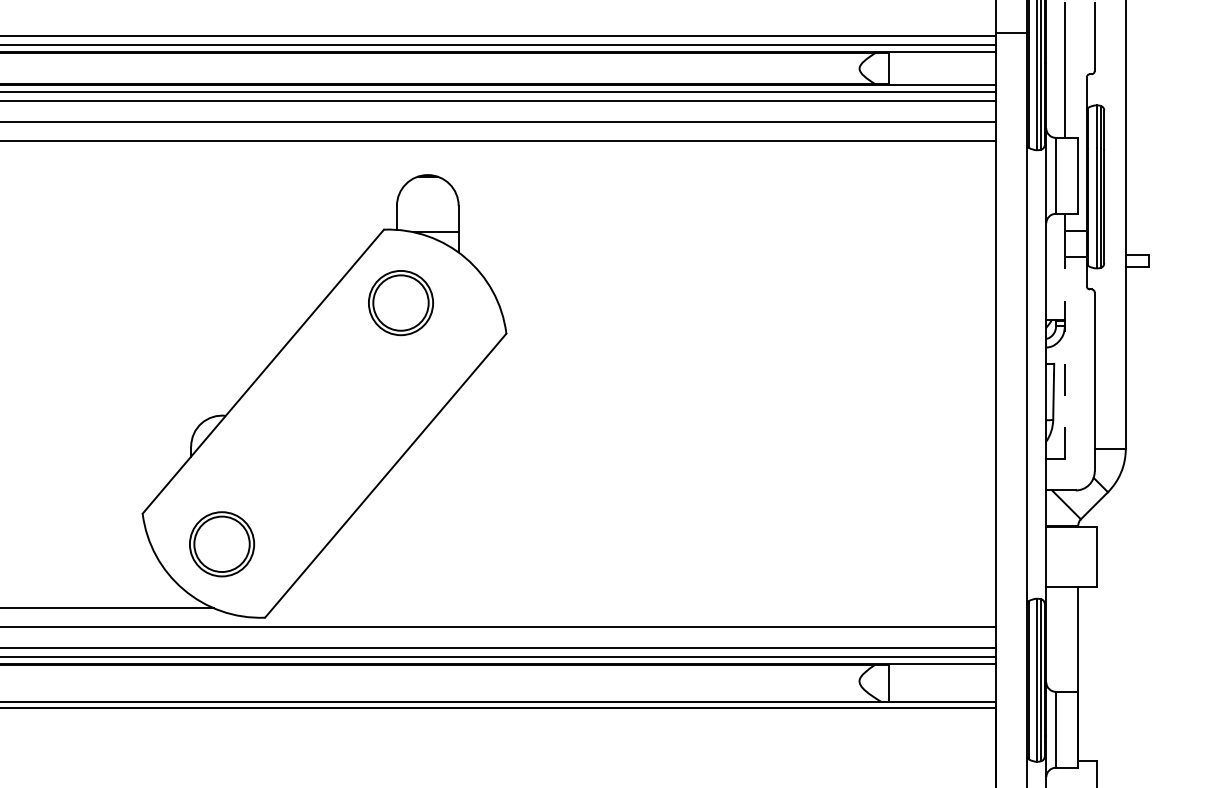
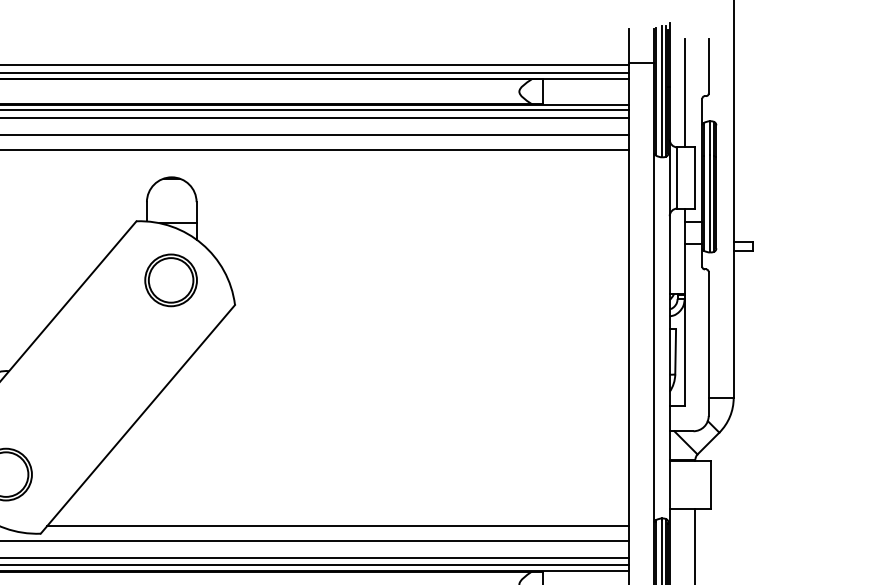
part: (400, 303) -> (170, 280), moved
line: (1064, 358) -> (684, 325), dashed -> solid
line: (634, 608) -> (338, 526), added

